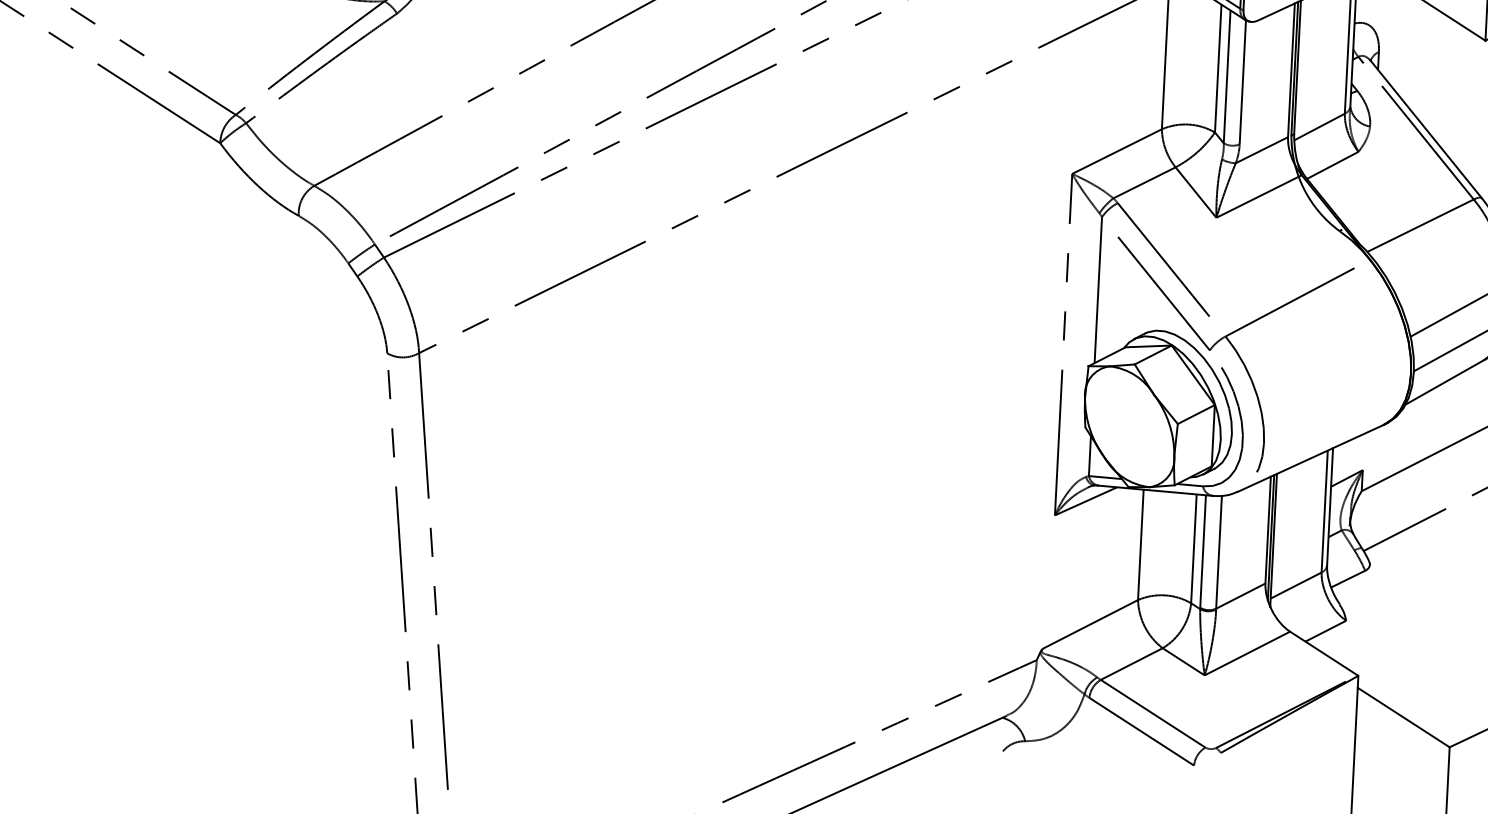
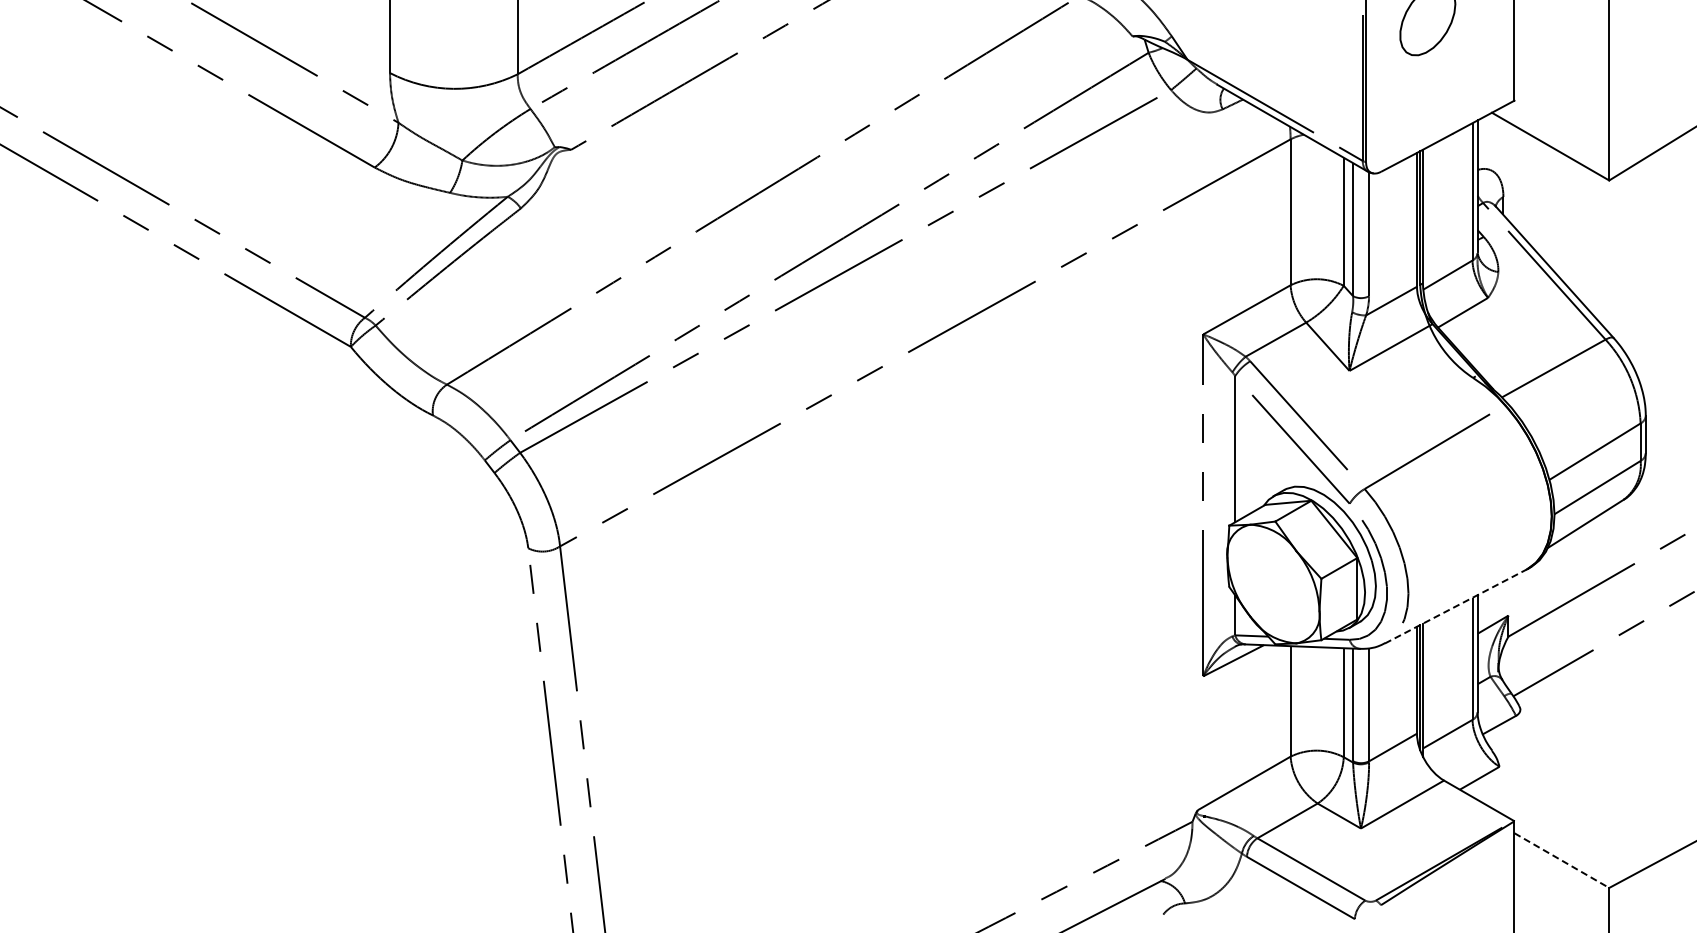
line: (1310, 458) -> (1455, 606), solid -> dashed
line: (1403, 717) -> (1561, 860), solid -> dashed

